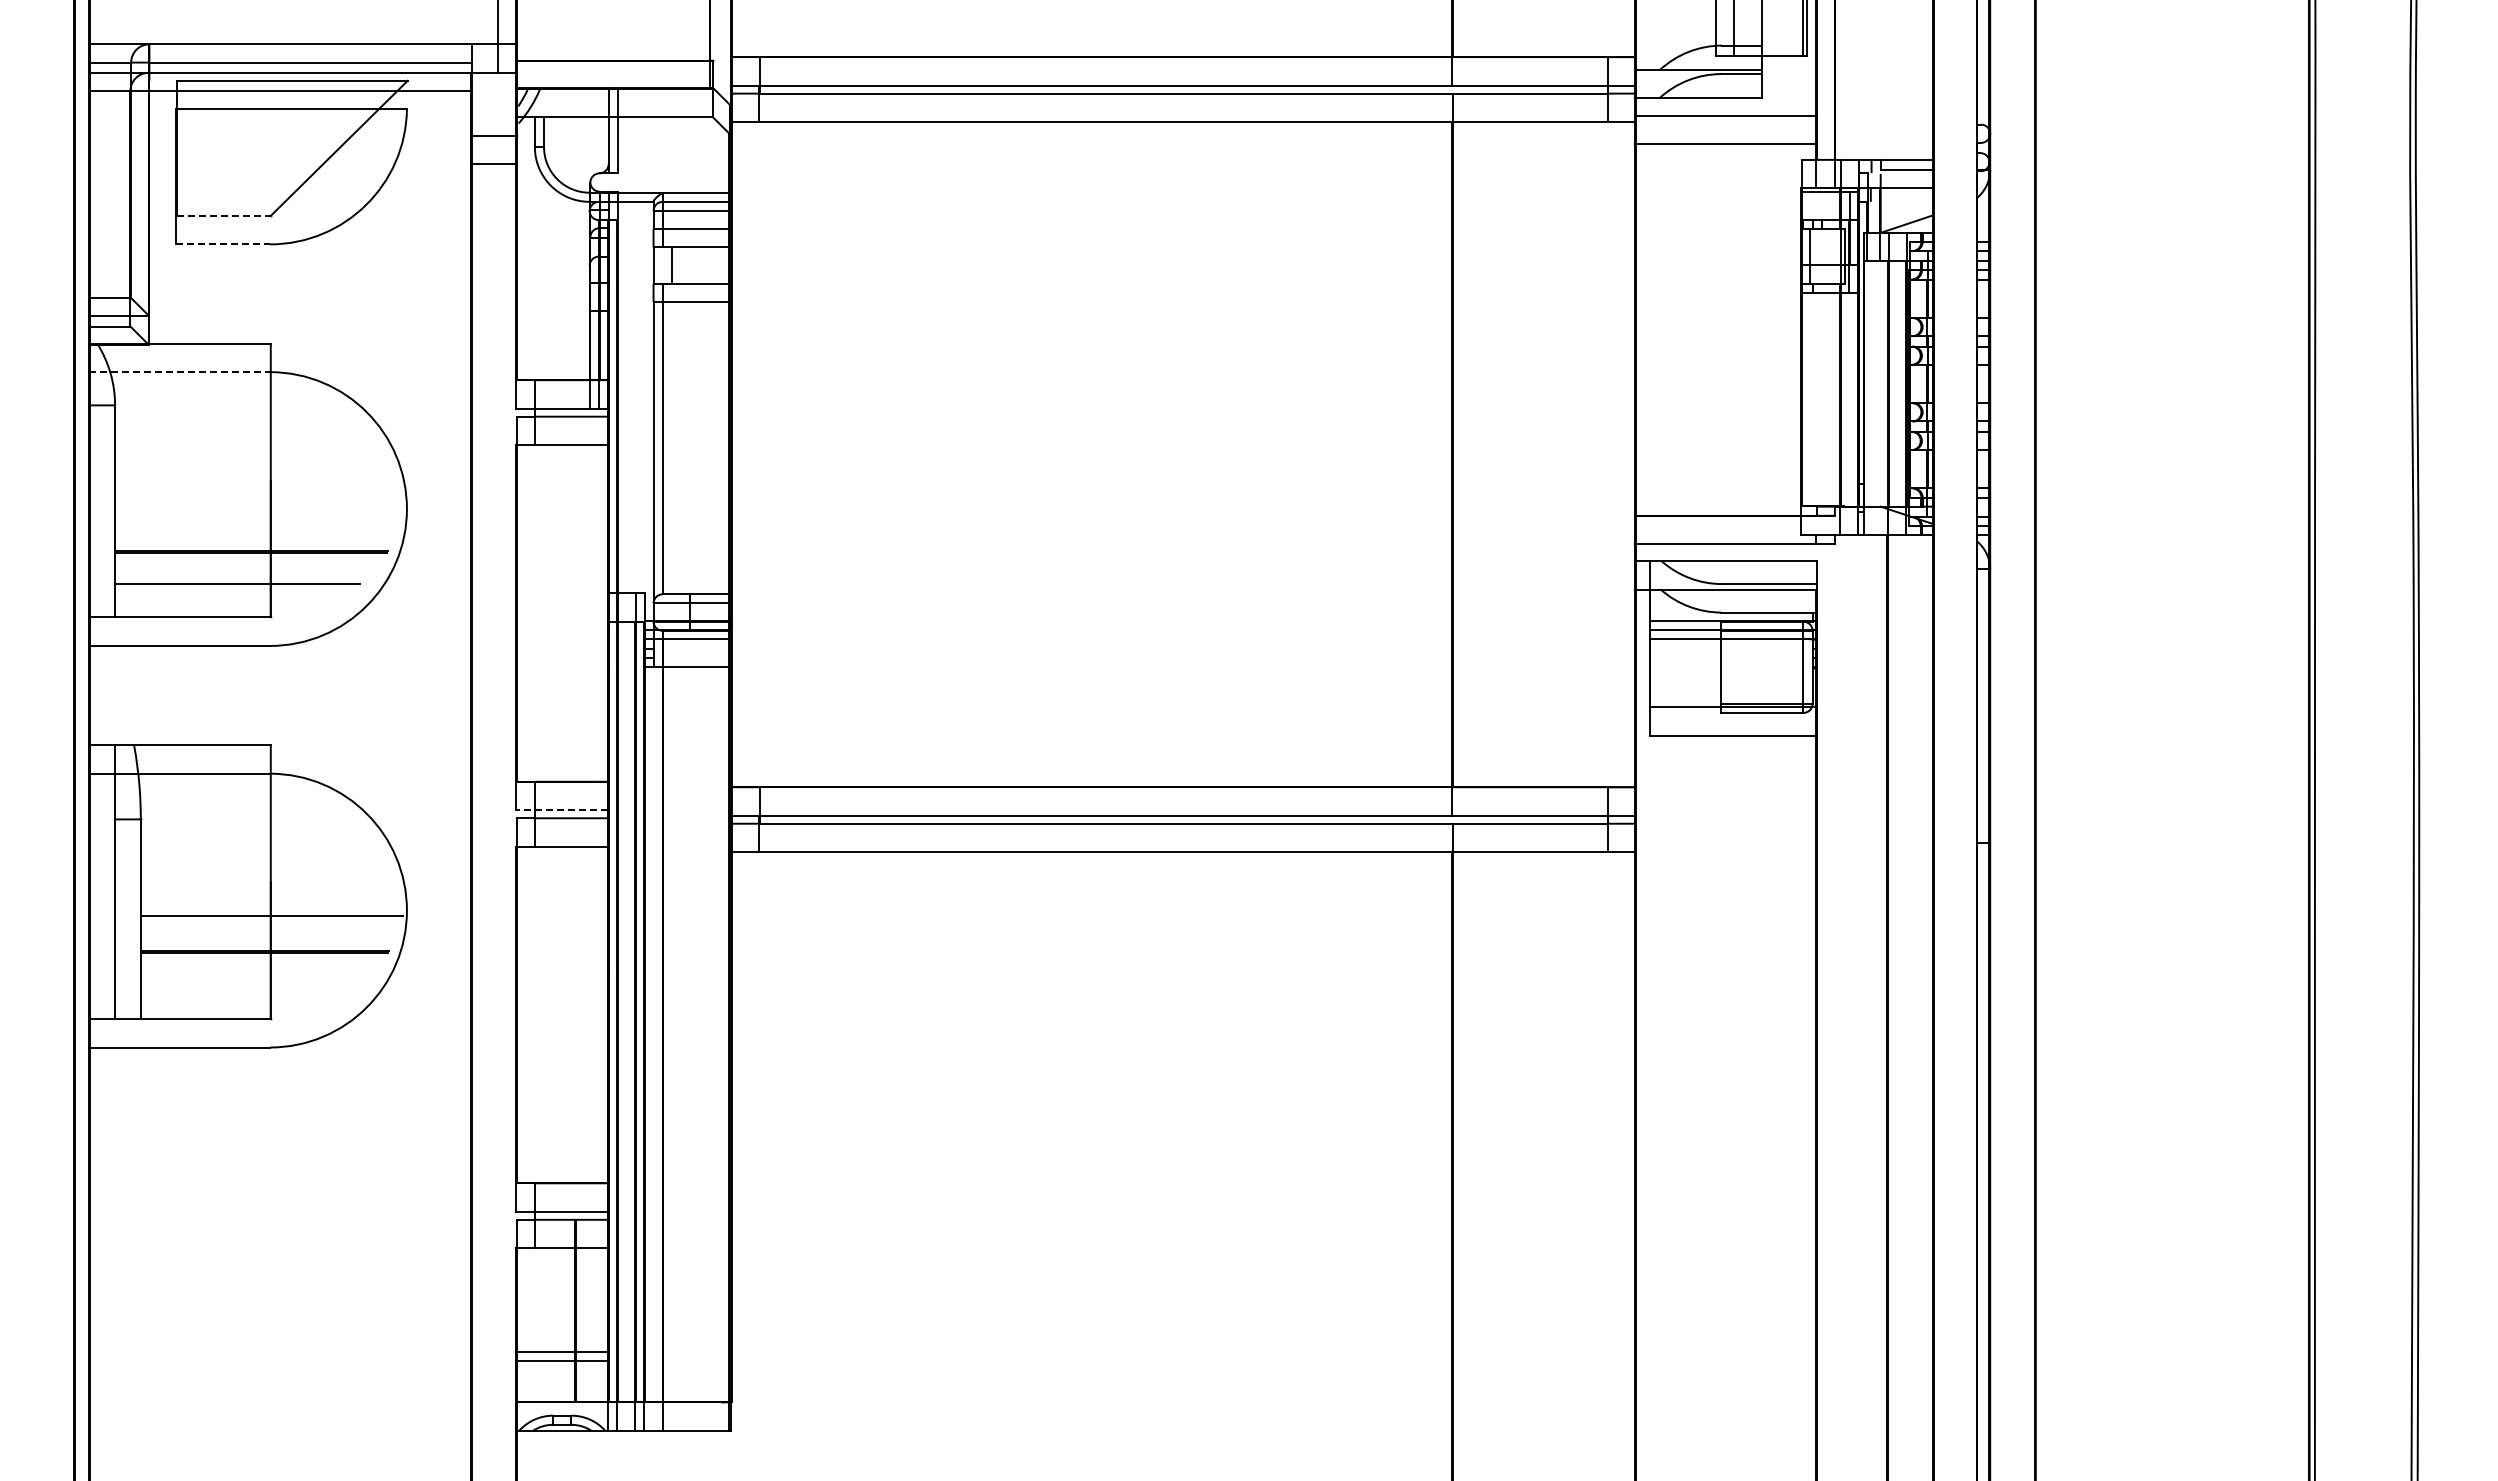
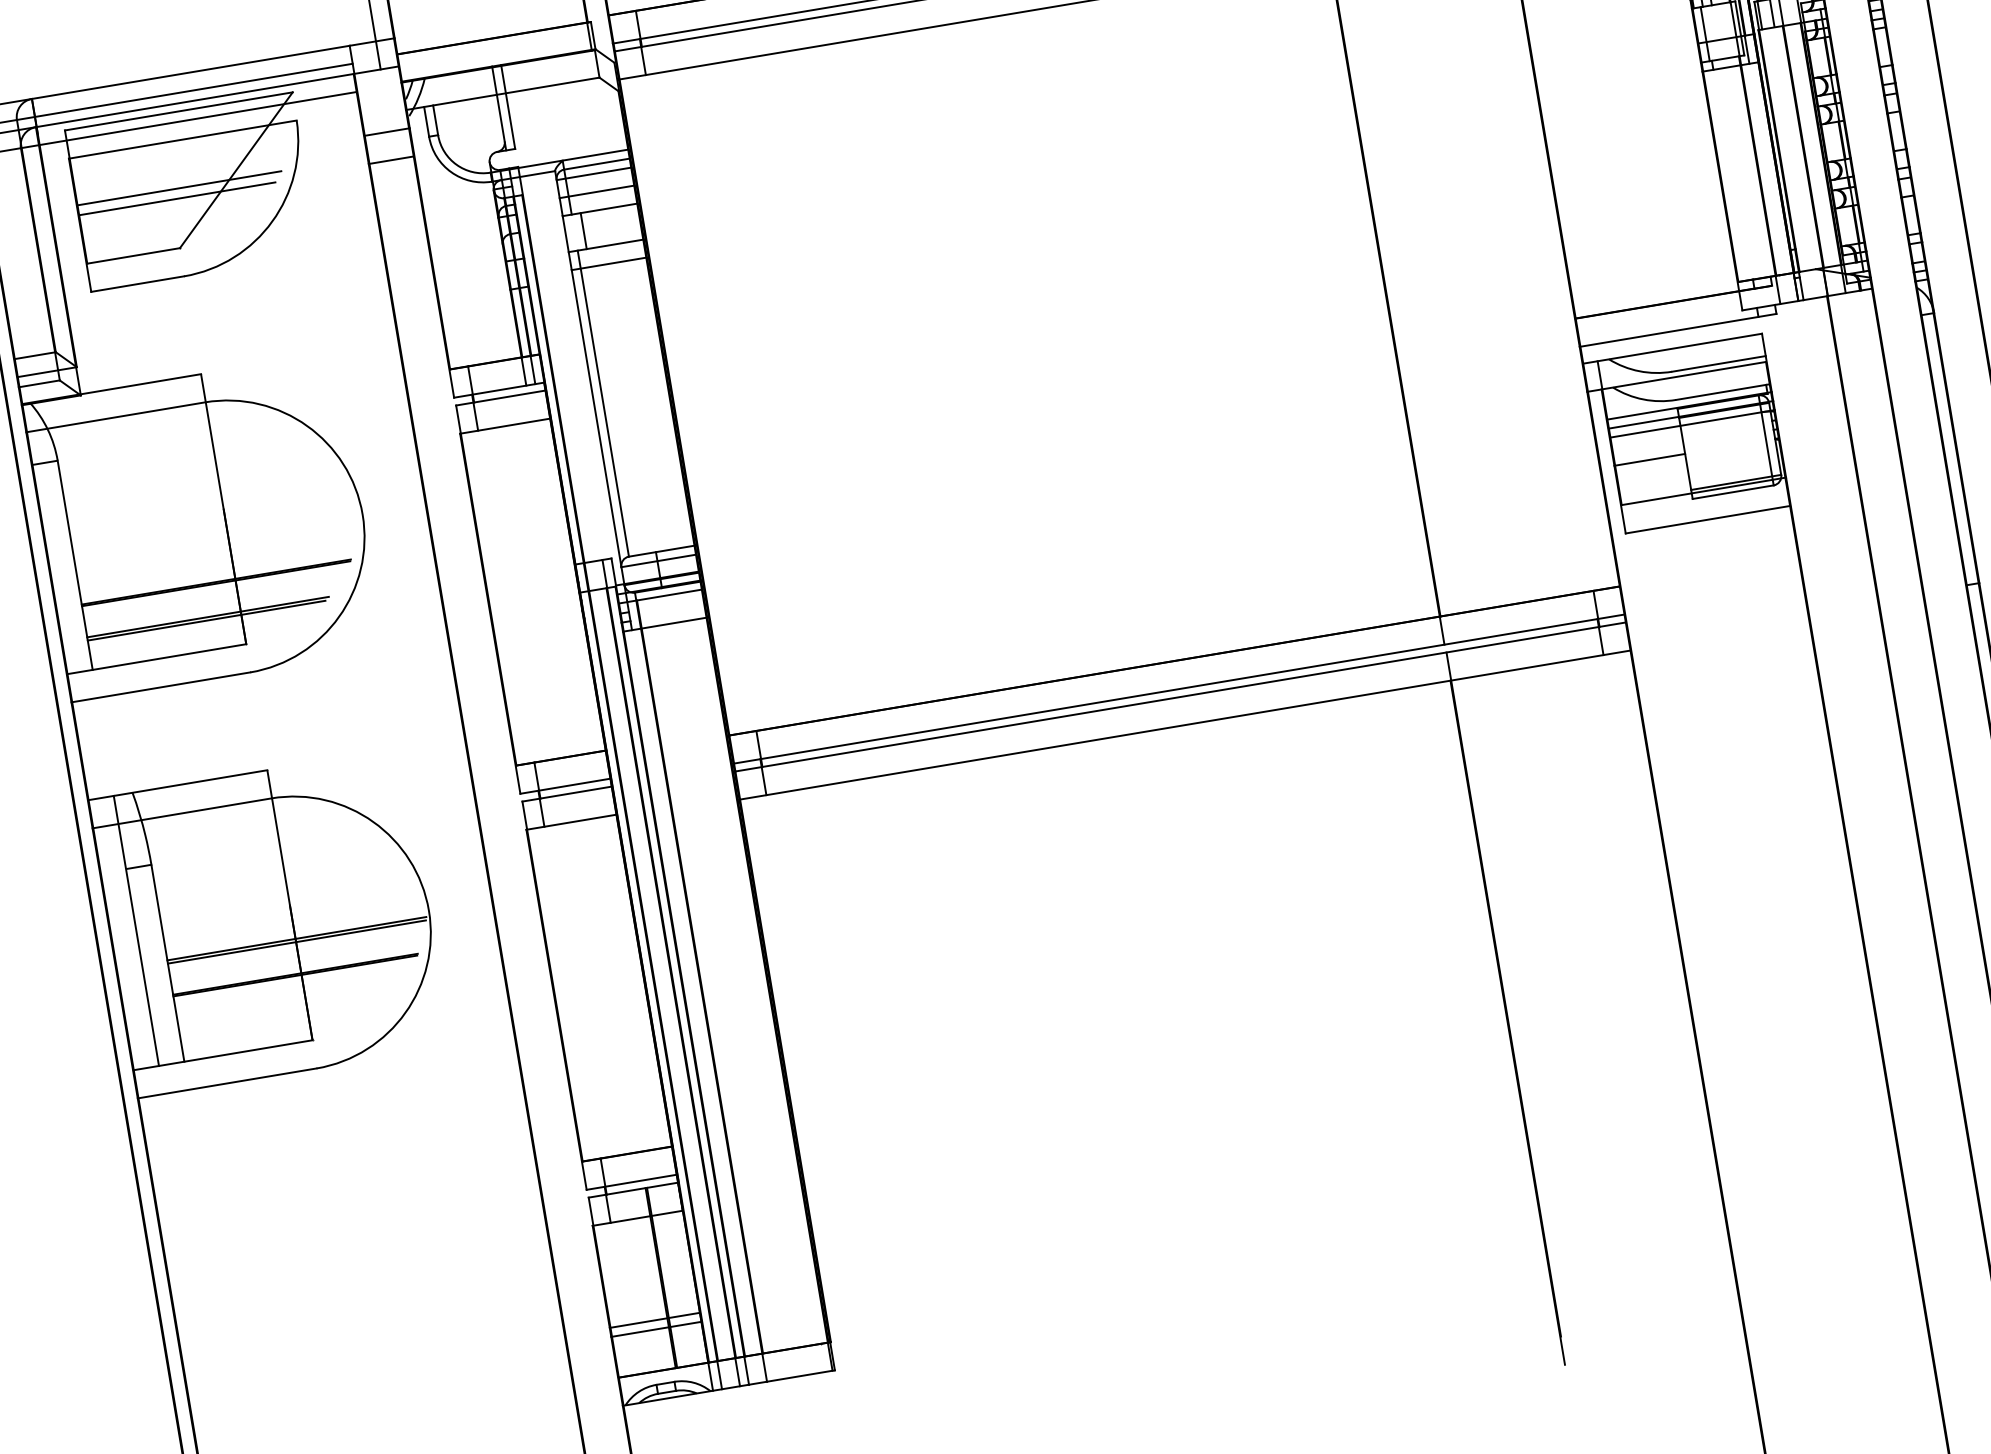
line: (279, 156) -> (178, 188), added
line: (275, 166) -> (176, 198), added
line: (224, 215) -> (134, 255), dashed -> solid
line: (223, 244) -> (138, 284), dashed -> solid
line: (179, 372) -> (115, 417), dashed -> solid
line: (235, 587) -> (206, 620), added
line: (1685, 667) -> (1649, 460), added
line: (562, 810) -> (565, 786), dashed -> solid
line: (271, 919) -> (296, 941), added

